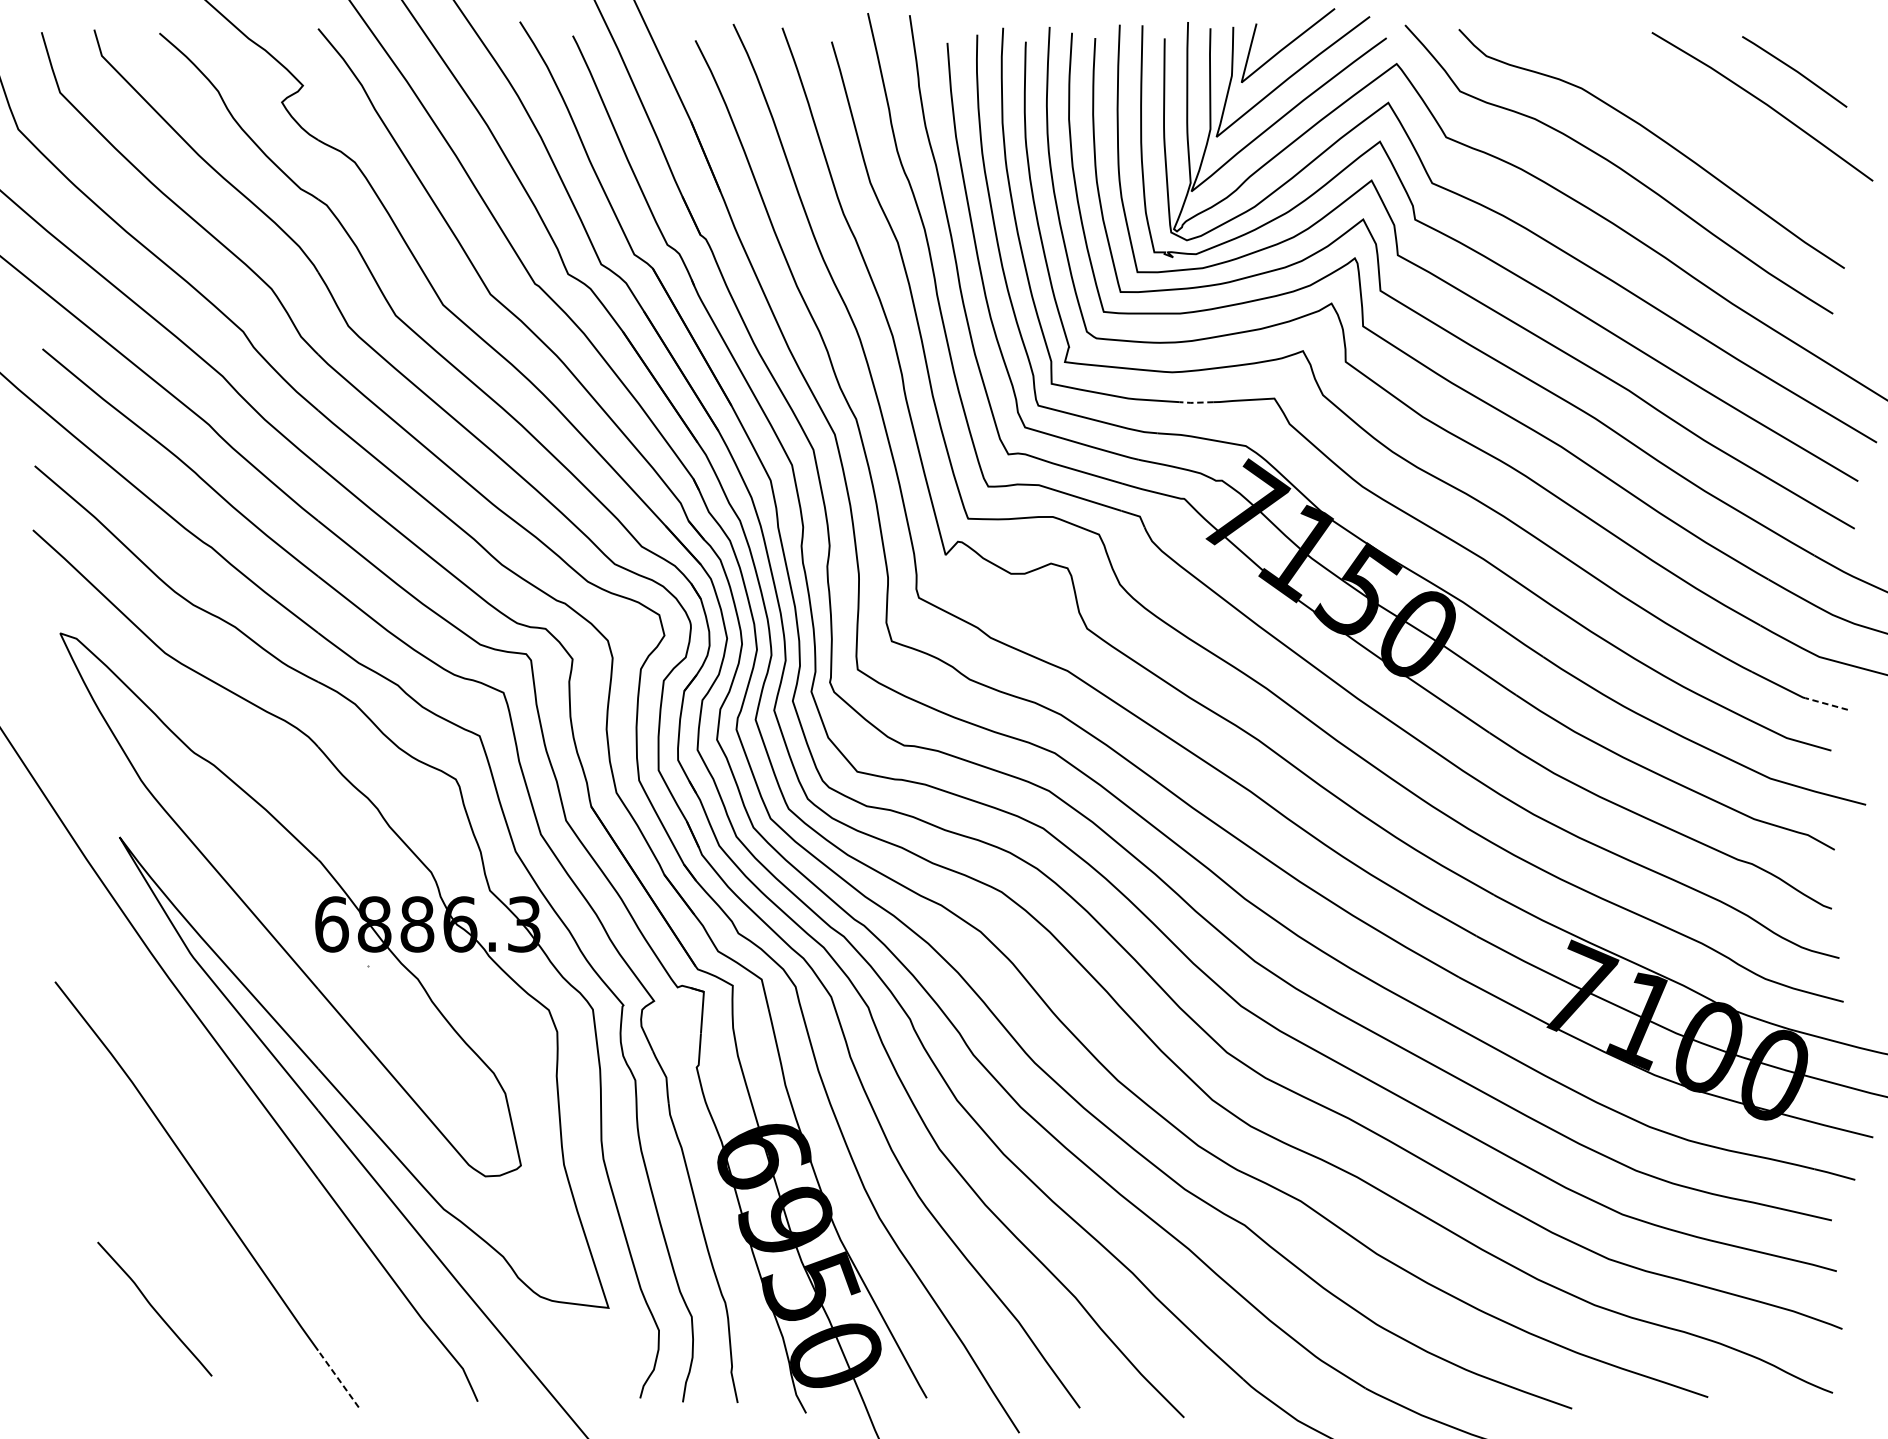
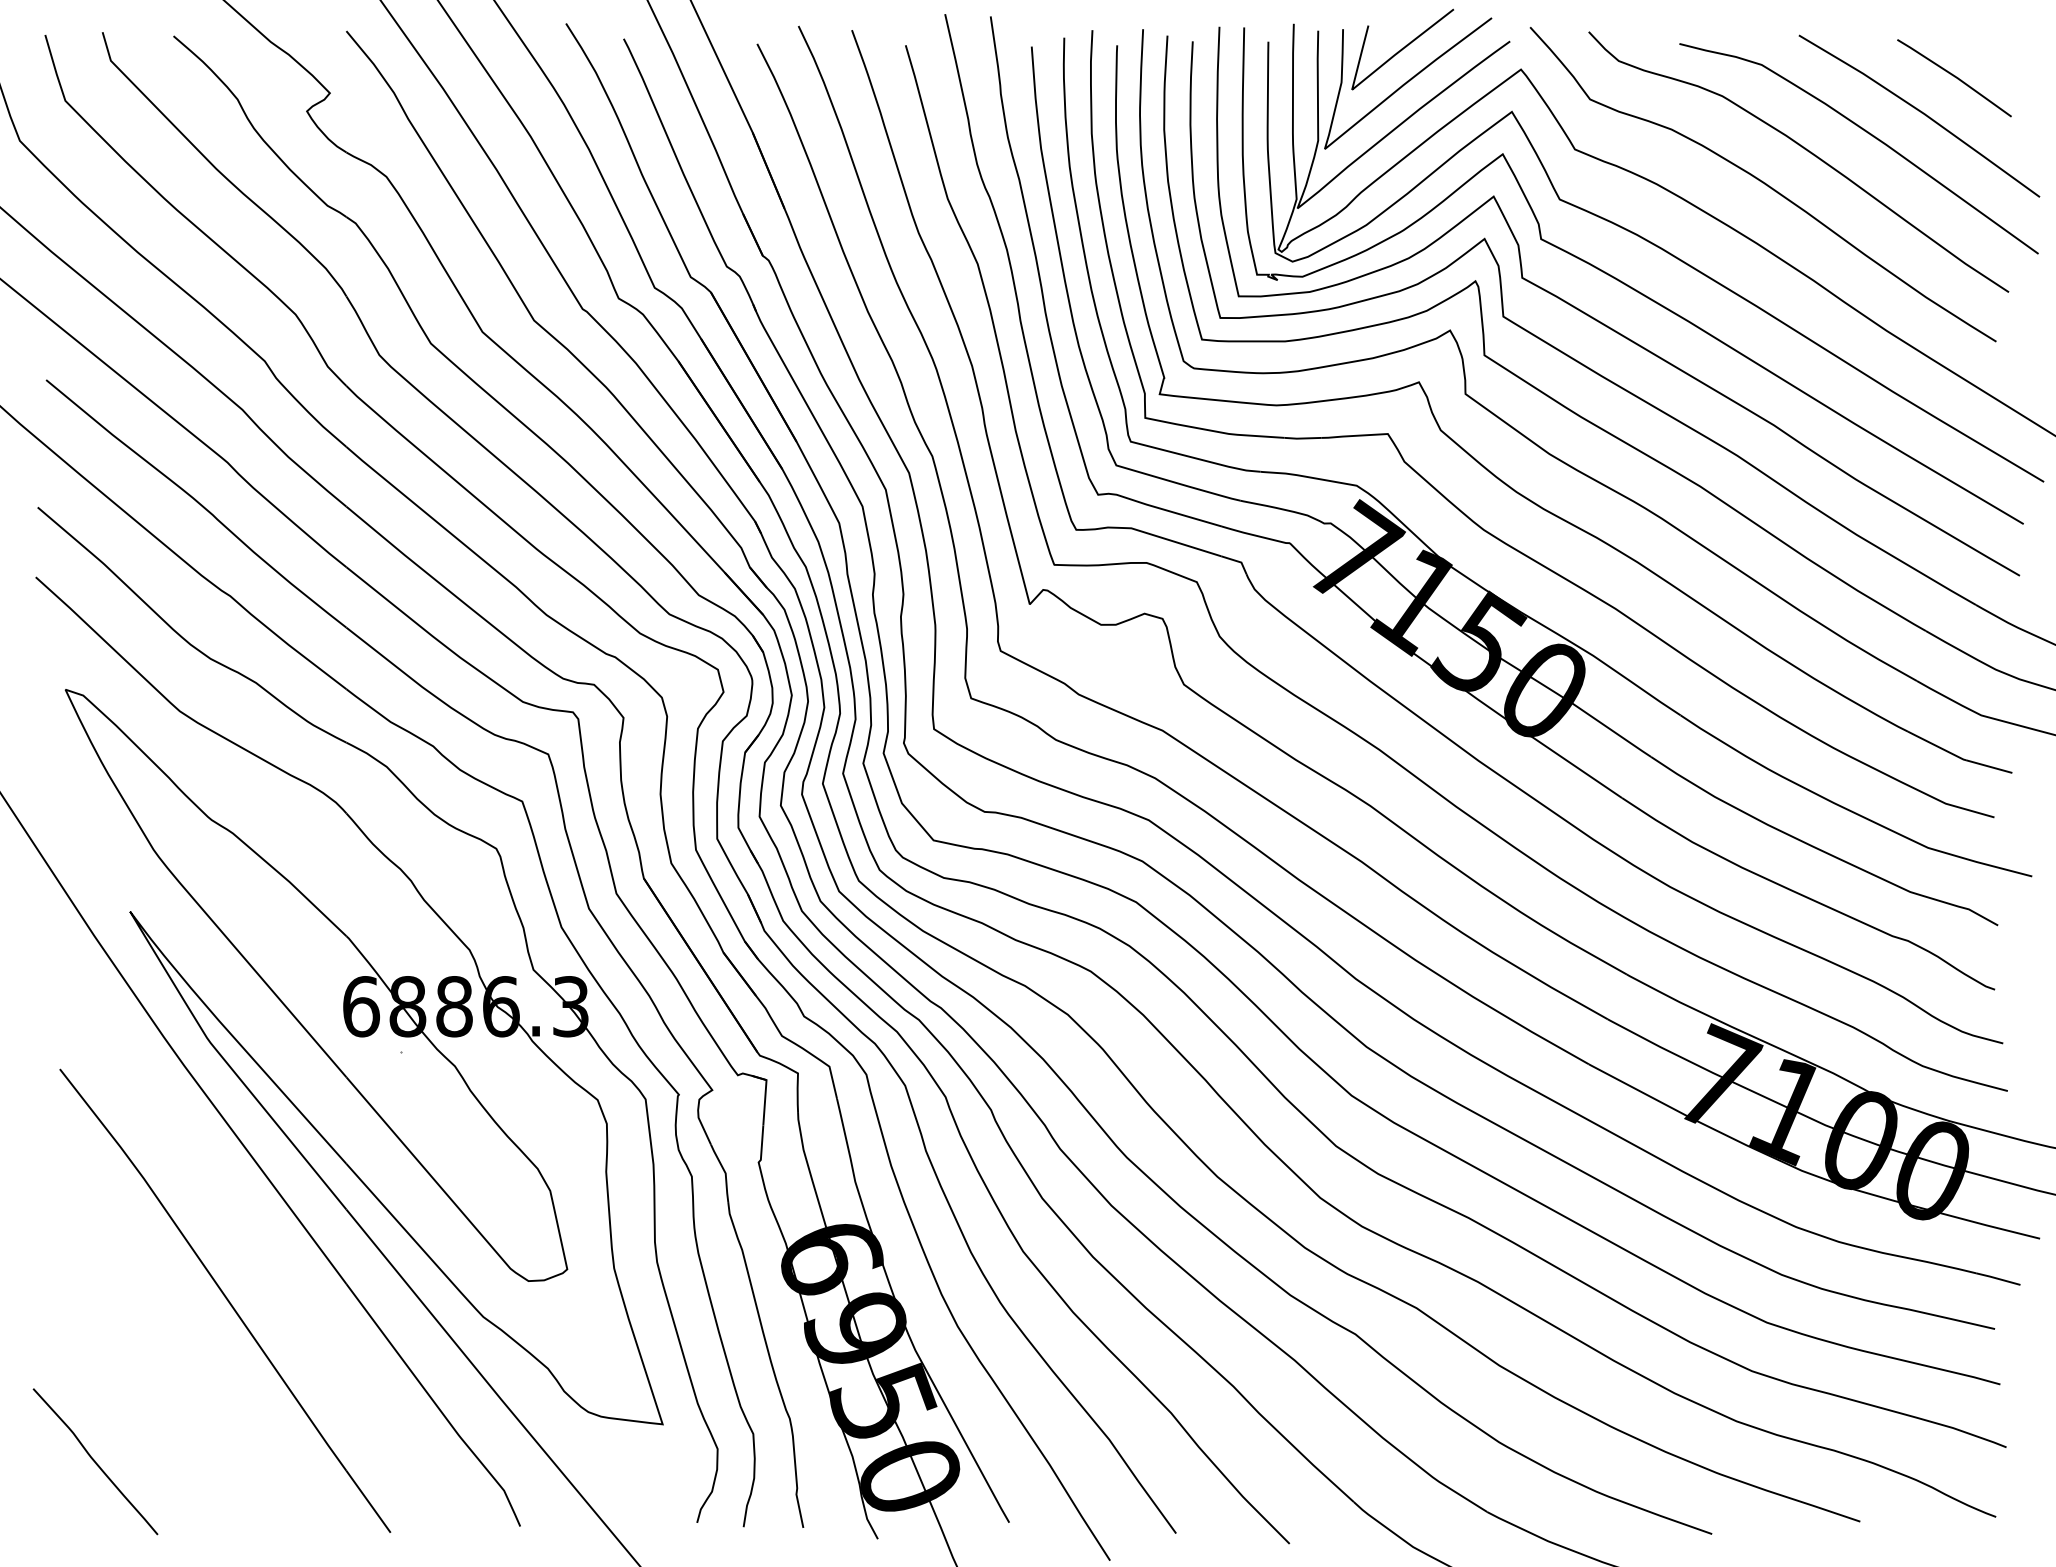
curve: (1714, 122) -> (1867, 133), added
line: (1195, 402) -> (1301, 438), dashed -> solid
line: (1826, 703) -> (1989, 766), dashed -> solid
curve: (154, 1308) -> (95, 1461), moved
line: (338, 1378) -> (368, 1501), dashed -> solid

